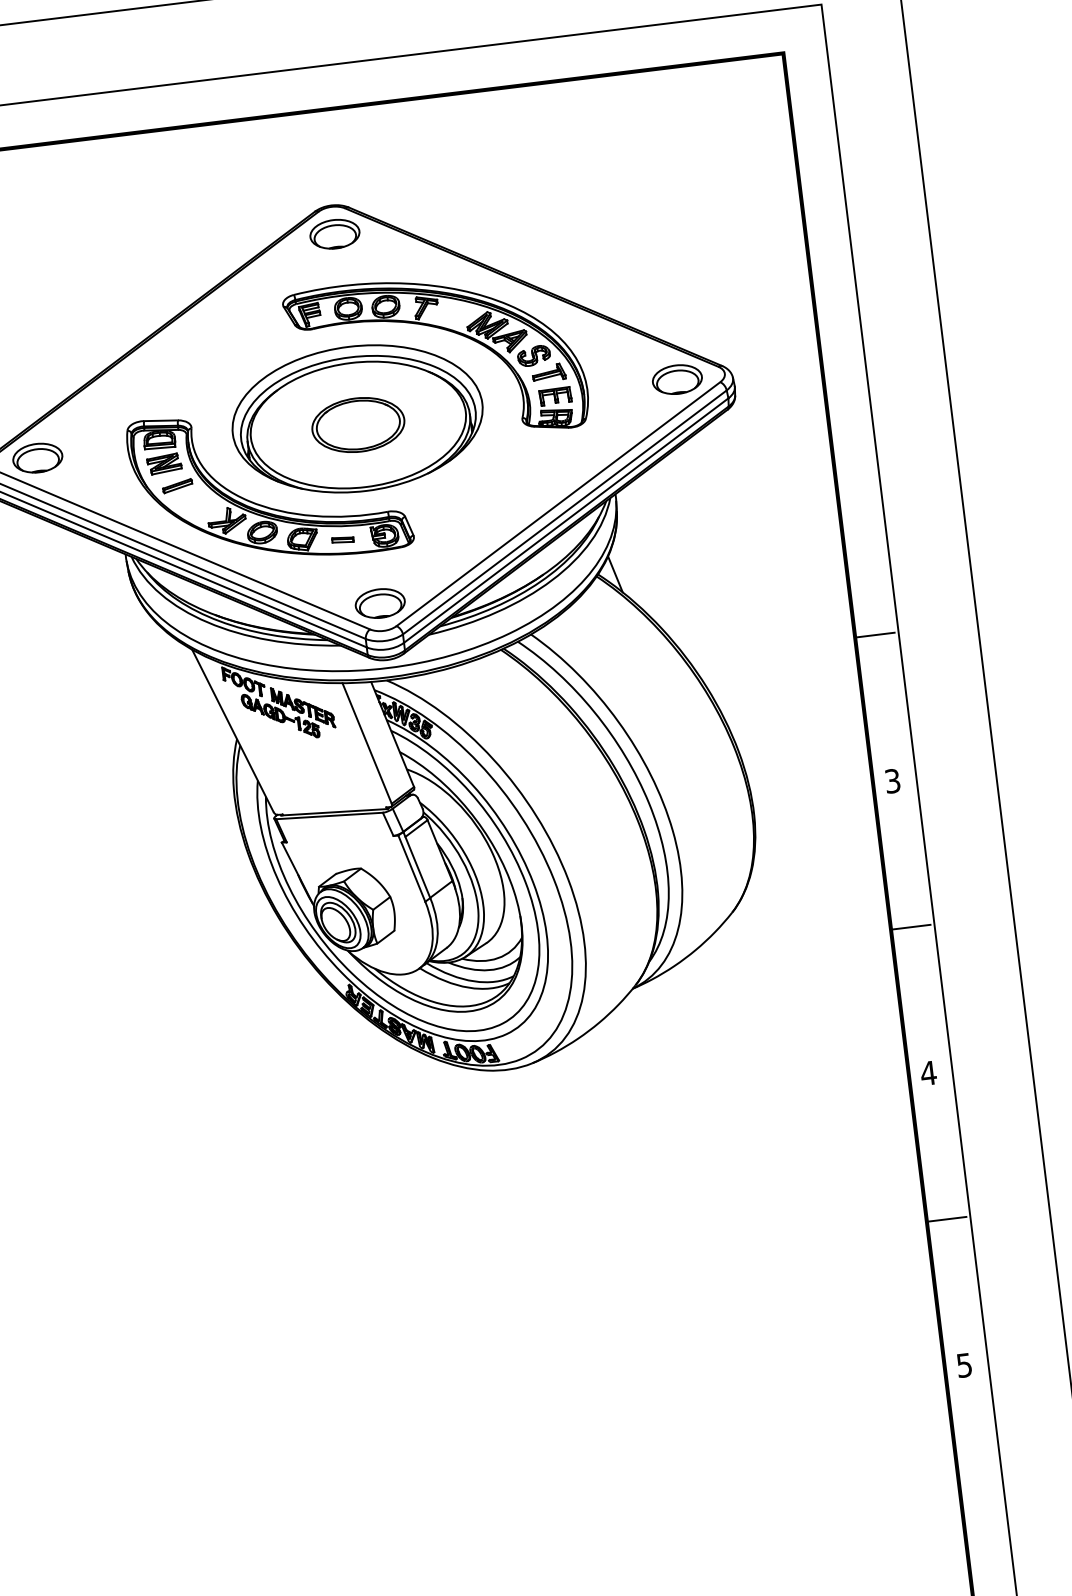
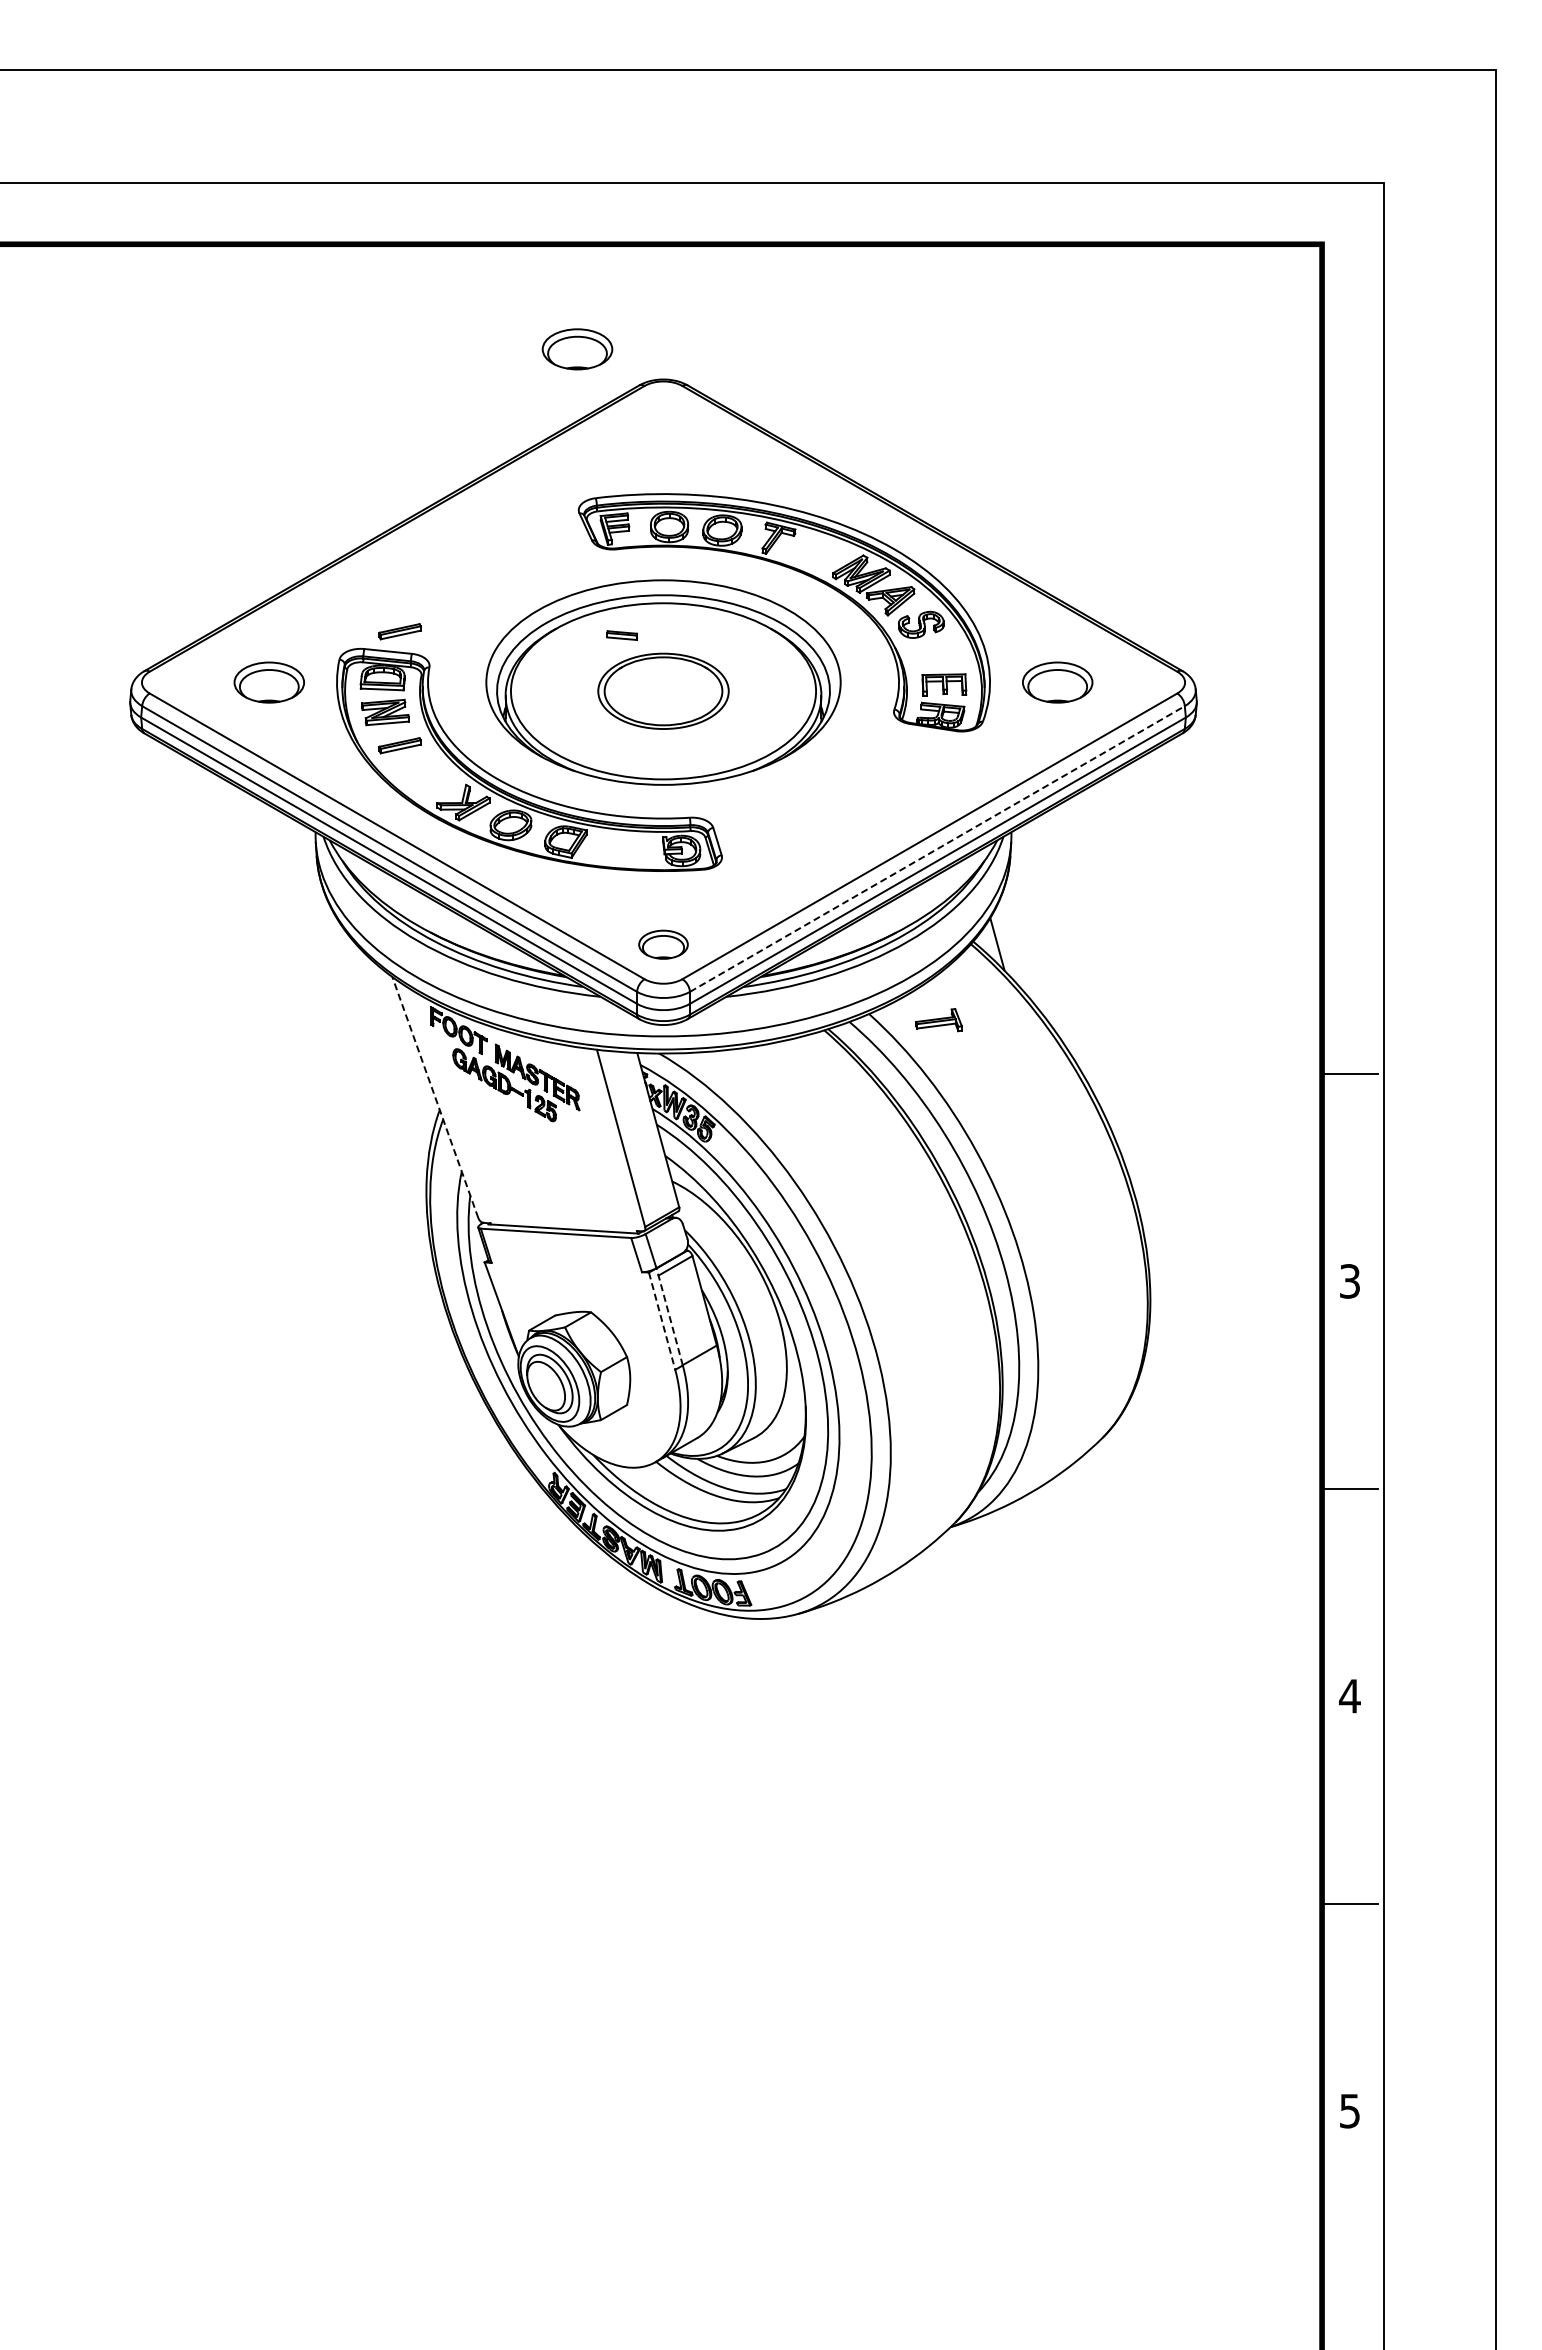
part: (334, 234) -> (577, 349), moved
part: (548, 373) -> (938, 1020), moved
part: (677, 379) -> (1057, 682), moved
part: (167, 405) -> (399, 631), added
part: (37, 458) -> (268, 682), moved
line: (564, 512) -> (937, 849), solid -> dashed
part: (343, 539) -> (622, 635), moved
part: (380, 603) -> (663, 944), size x0.7
line: (232, 730) -> (435, 1097), solid -> dashed
line: (416, 864) -> (669, 1316), solid -> dashed
line: (412, 868) -> (662, 1321), solid -> dashed

